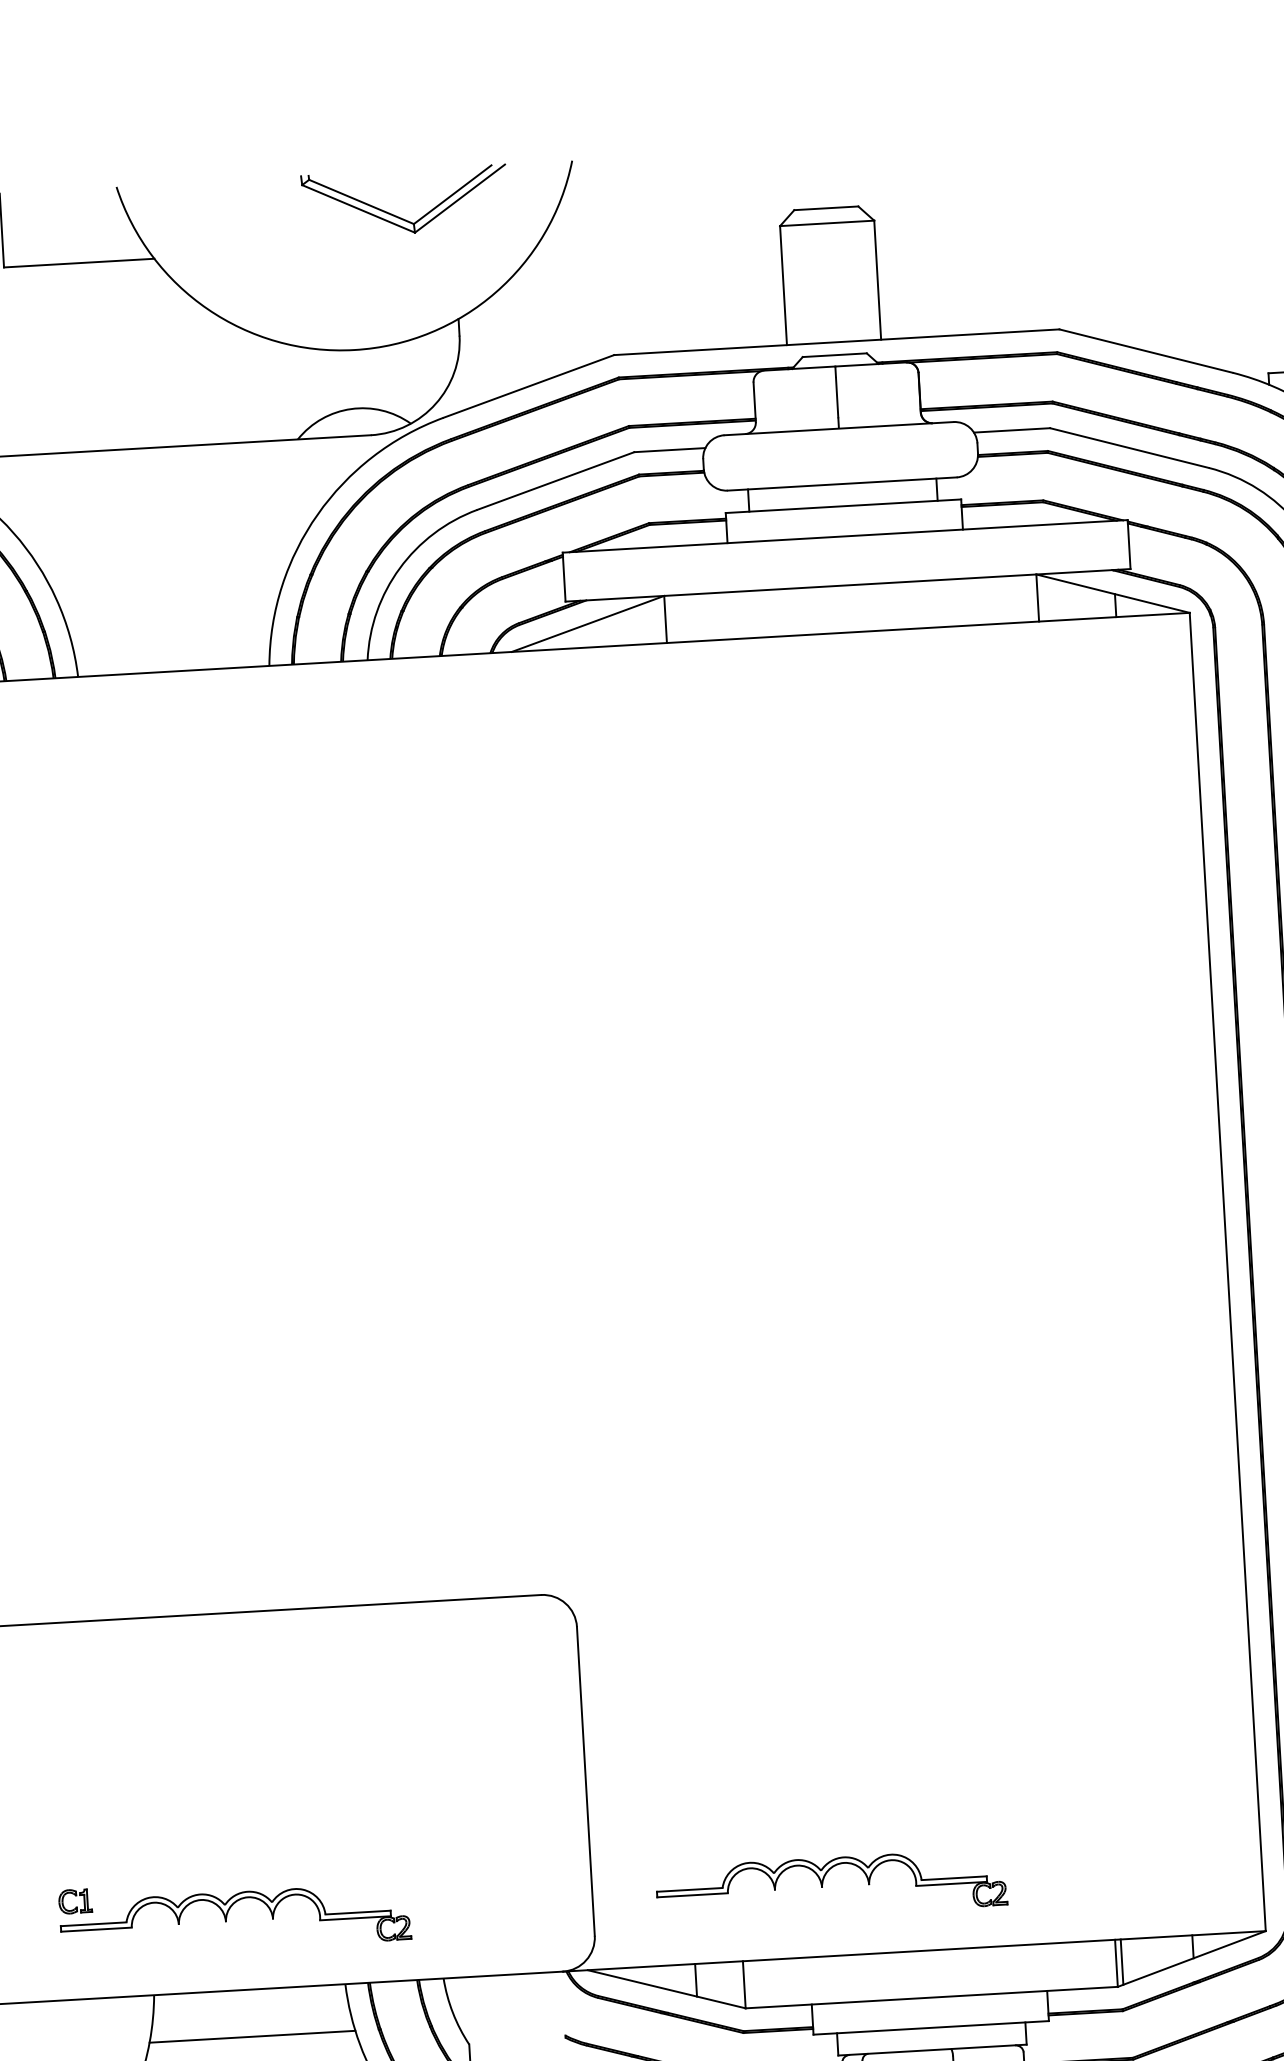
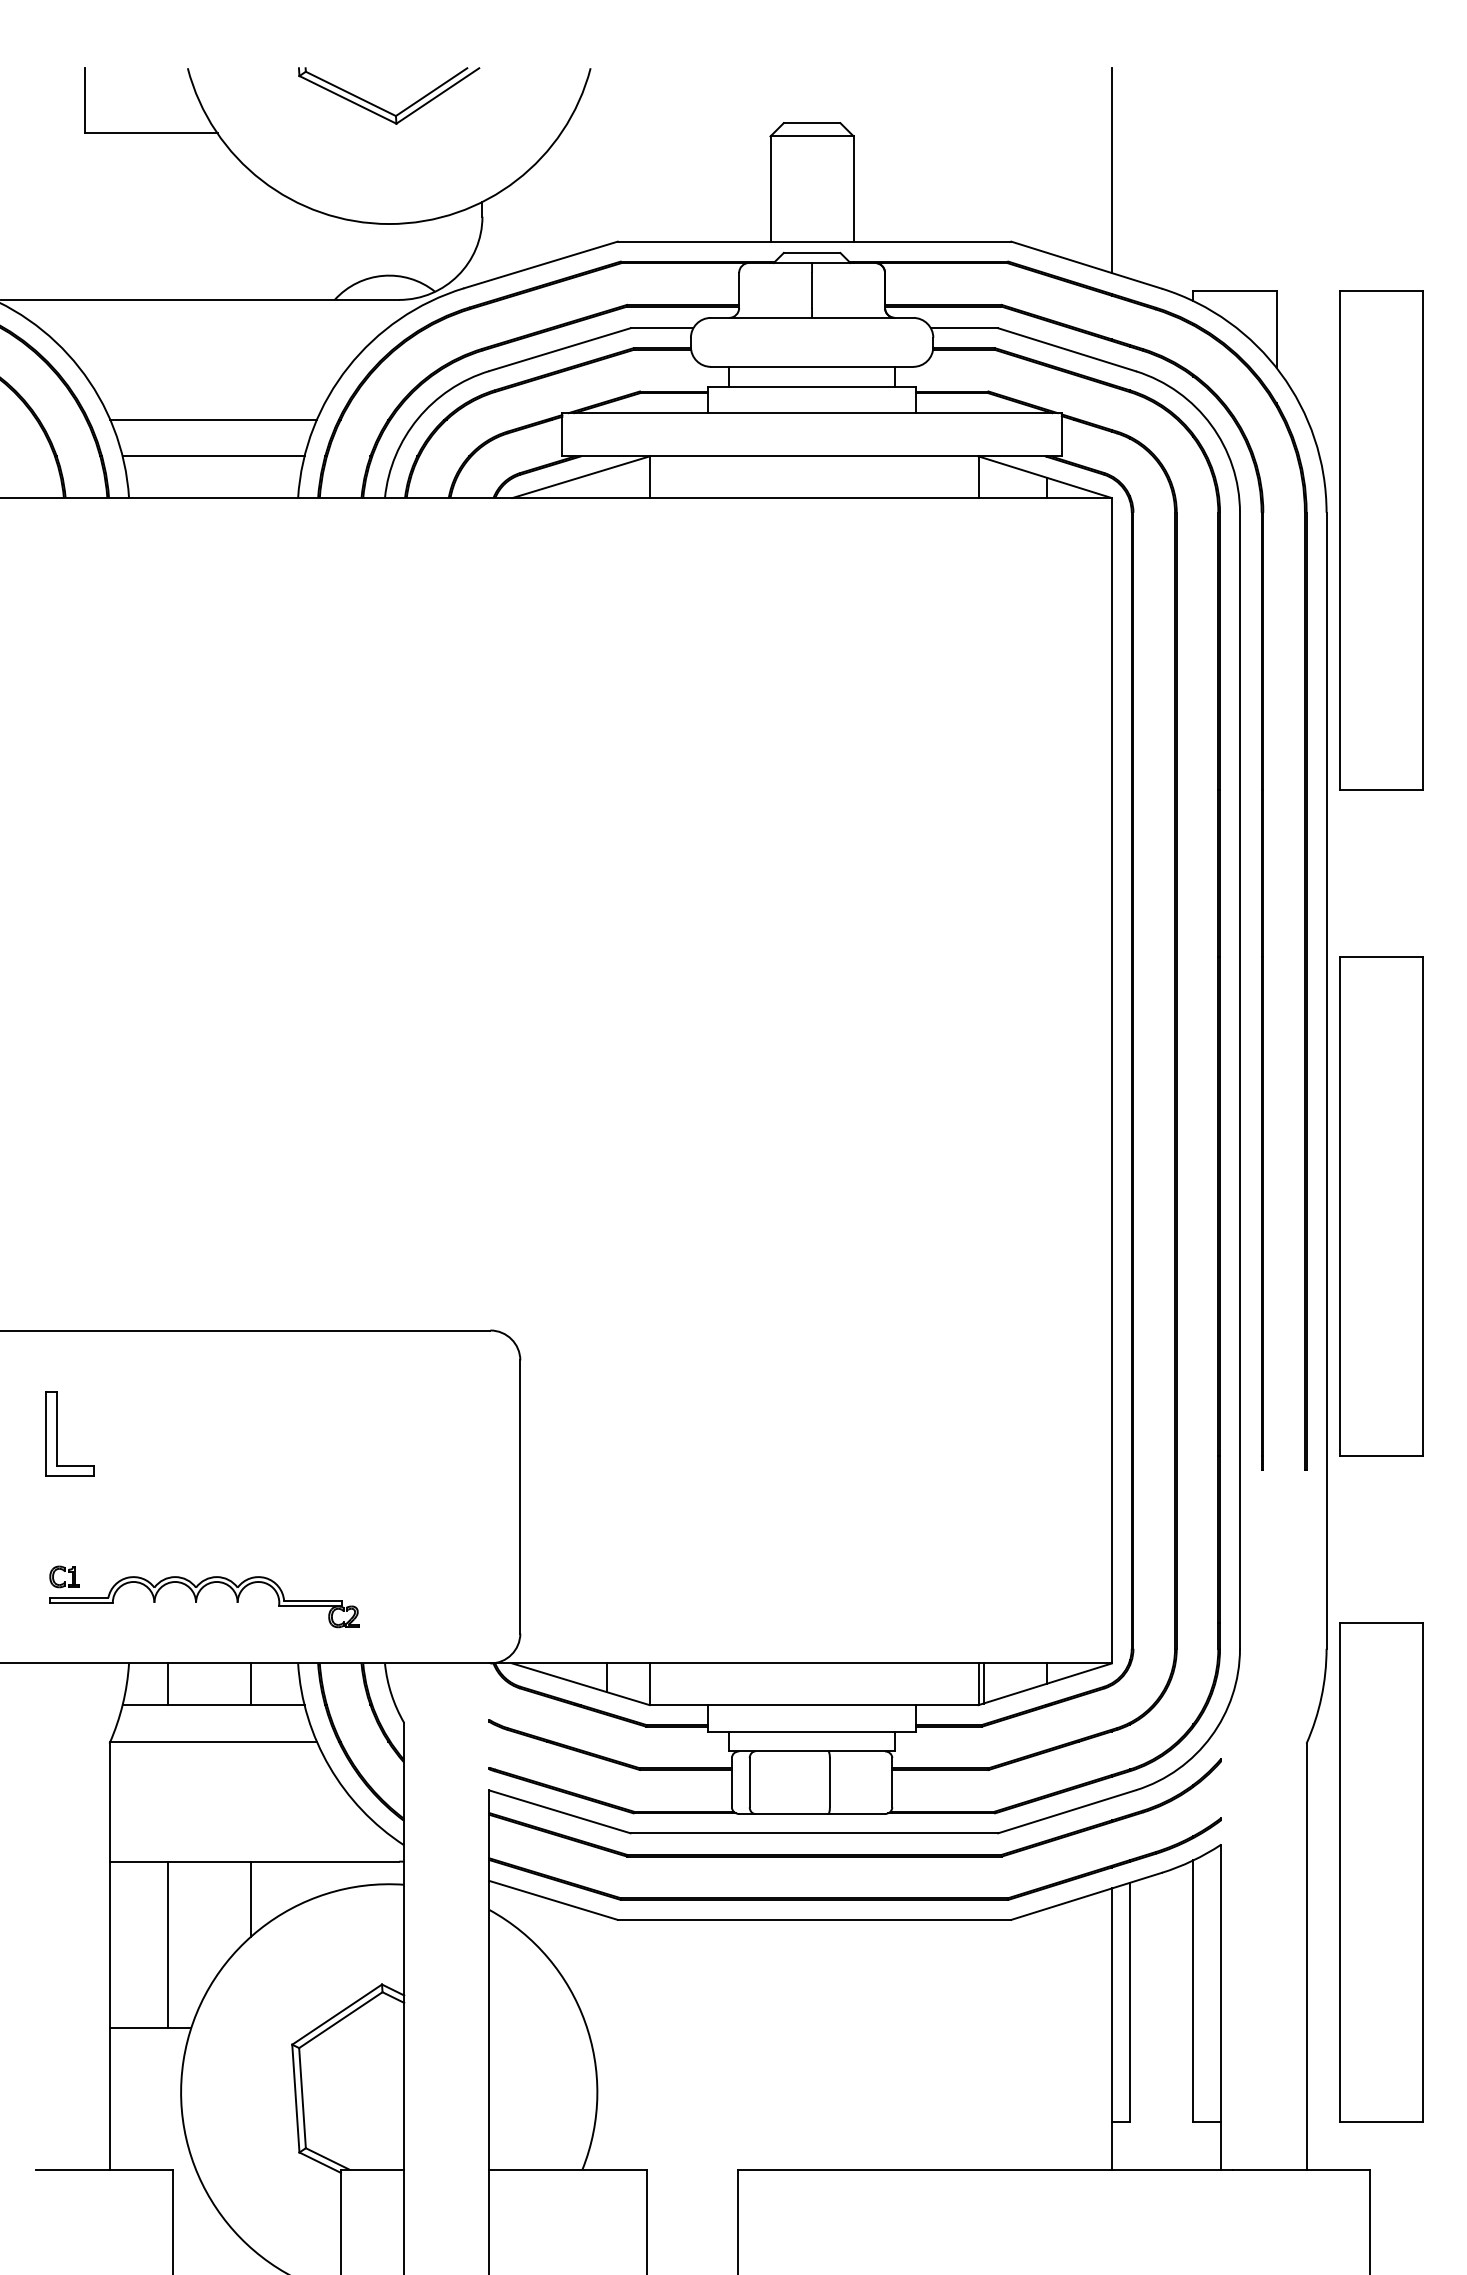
part: (399, 216) -> (383, 108), moved
line: (1168, 242) -> (1111, 170), added
line: (168, 582) -> (213, 419), added
line: (170, 624) -> (213, 456), added
part: (58, 1739) -> (57, 1433), added
part: (823, 1885) -> (724, 1600), removed
line: (294, 2010) -> (251, 1684), added
line: (199, 2016) -> (167, 1684), added

